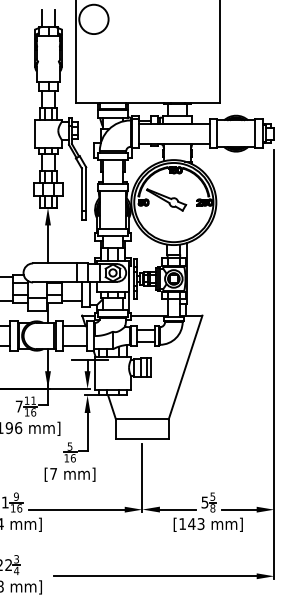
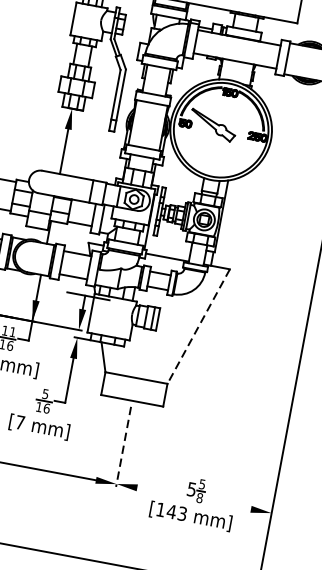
line: (185, 367) -> (198, 326), solid -> dashed
line: (142, 478) -> (123, 447), solid -> dashed
line: (177, 509) -> (157, 491), removed
line: (239, 509) -> (230, 505), removed

